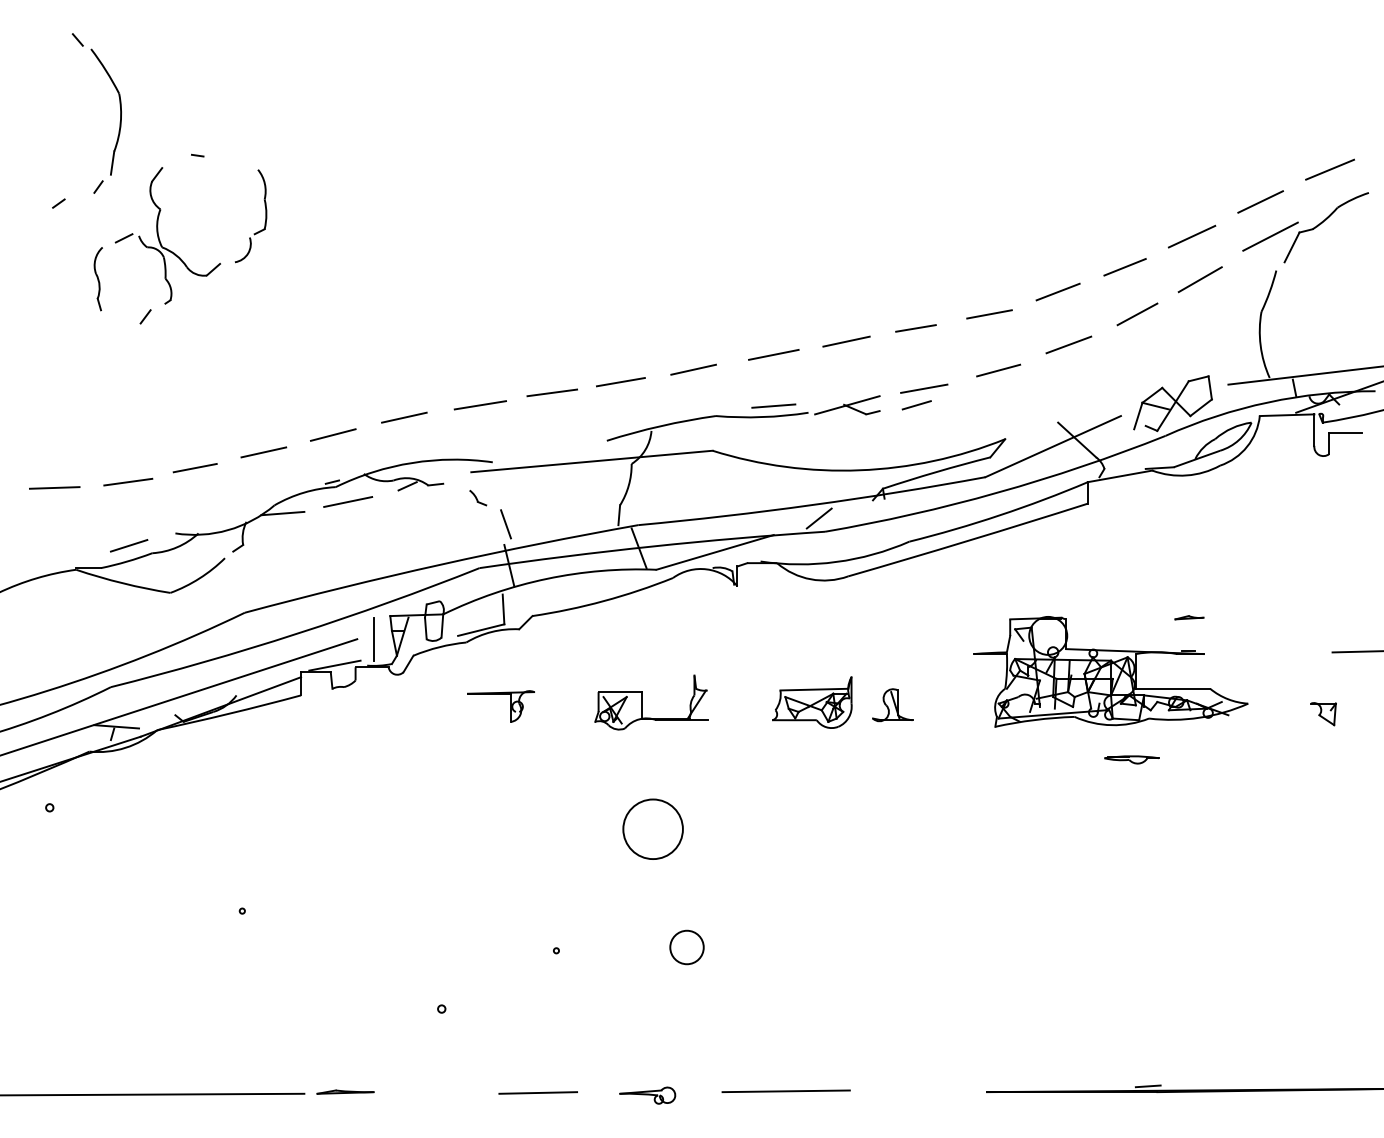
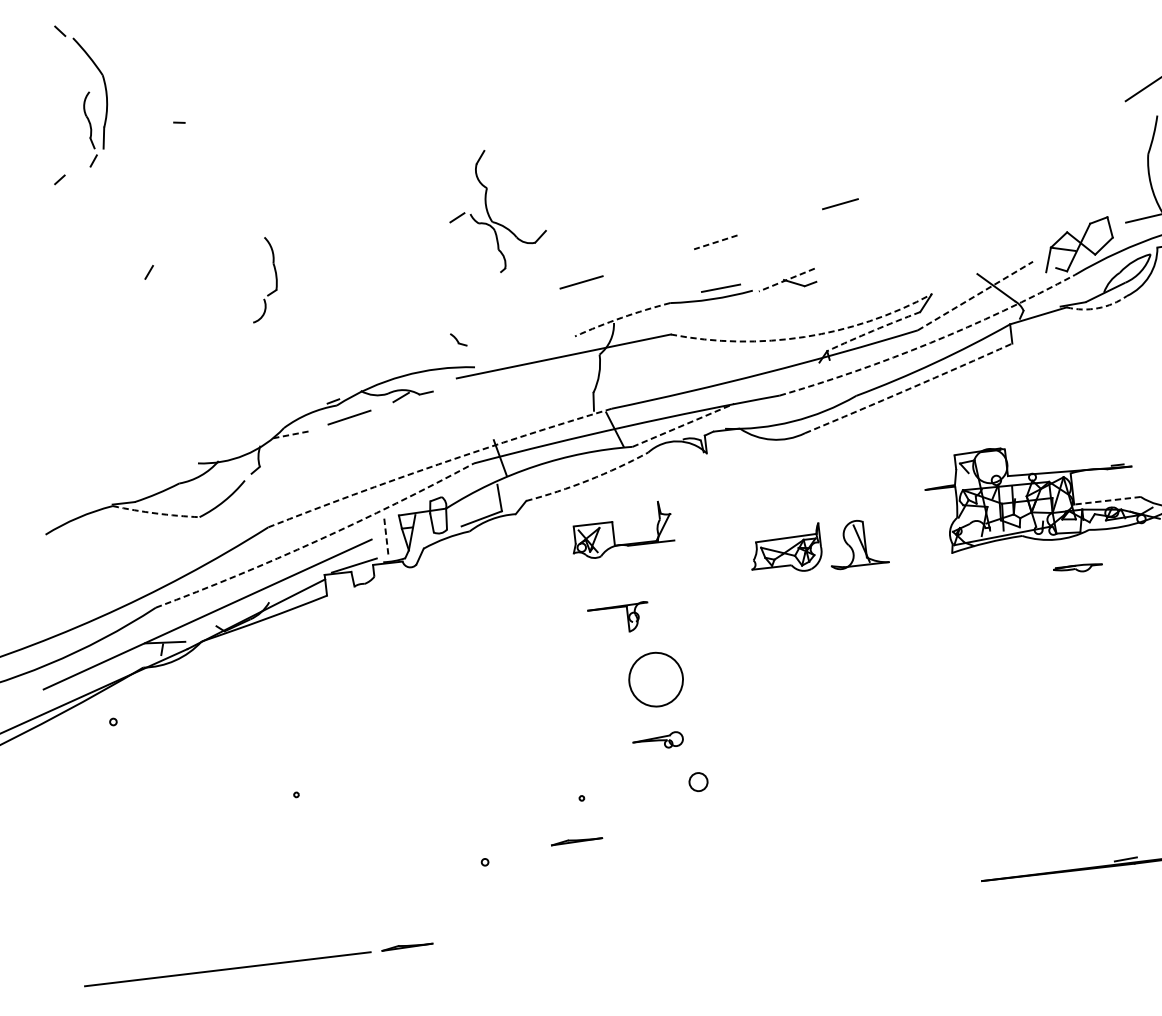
line: (1260, 201) -> (1136, 55), removed
part: (265, 216) -> (275, 278), moved
part: (159, 236) -> (488, 212), moved
line: (1191, 236) -> (1077, 93), removed
line: (1124, 267) -> (1021, 128), removed
part: (97, 279) -> (88, 121), moved
line: (1199, 279) -> (1089, 131), removed
line: (1057, 291) -> (963, 156), removed
line: (989, 314) -> (904, 184), removed
line: (1137, 314) -> (1037, 169), removed
line: (846, 341) -> (779, 222), removed
line: (1068, 344) -> (978, 203), removed
line: (773, 354) -> (715, 242), solid -> dashed
line: (693, 369) -> (645, 263), removed
line: (998, 370) -> (918, 233), removed
line: (924, 388) -> (854, 257), removed
line: (552, 392) -> (521, 298), removed
line: (480, 405) -> (458, 317), removed
line: (846, 405) -> (786, 280), solid -> dashed
line: (916, 405) -> (848, 273), removed
line: (404, 417) -> (391, 336), removed
arc: (660, 426) -> (621, 318), solid -> dashed
line: (332, 434) -> (328, 358), removed
line: (1053, 446) -> (975, 295), solid -> dashed
line: (263, 452) -> (268, 381), removed
line: (194, 467) -> (208, 402), removed
arc: (859, 470) -> (804, 337), solid -> dashed
arc: (936, 472) -> (873, 331), solid -> dashed
arc: (1186, 475) -> (1097, 308), solid -> dashed
line: (128, 481) -> (150, 421), removed
line: (54, 487) -> (84, 434), removed
arc: (997, 492) -> (930, 342), solid -> dashed
part: (478, 498) -> (458, 340), moved
line: (282, 513) -> (291, 434), solid -> dashed
line: (818, 518) -> (772, 384), removed
line: (505, 524) -> (492, 421), removed
arc: (968, 540) -> (909, 388), solid -> dashed
line: (128, 545) -> (157, 479), removed
line: (715, 552) -> (683, 425), solid -> dashed
arc: (440, 564) -> (438, 464), solid -> dashed
arc: (122, 583) -> (155, 513), solid -> dashed
arc: (603, 601) -> (588, 480), solid -> dashed
part: (1189, 617) -> (1114, 435), removed
arc: (297, 633) -> (317, 540), solid -> dashed
line: (373, 639) -> (386, 538), solid -> dashed
line: (1172, 688) -> (1106, 500), solid -> dashed
part: (642, 702) -> (614, 531), moved
part: (892, 705) -> (857, 544), size x1.6
part: (510, 706) -> (627, 617), moved
circle: (686, 947) -> (698, 782), size x0.6
part: (545, 996) -> (576, 840), added
line: (785, 1091) -> (801, 901), removed
line: (538, 1092) -> (580, 927), removed
part: (647, 1095) -> (658, 741), moved

